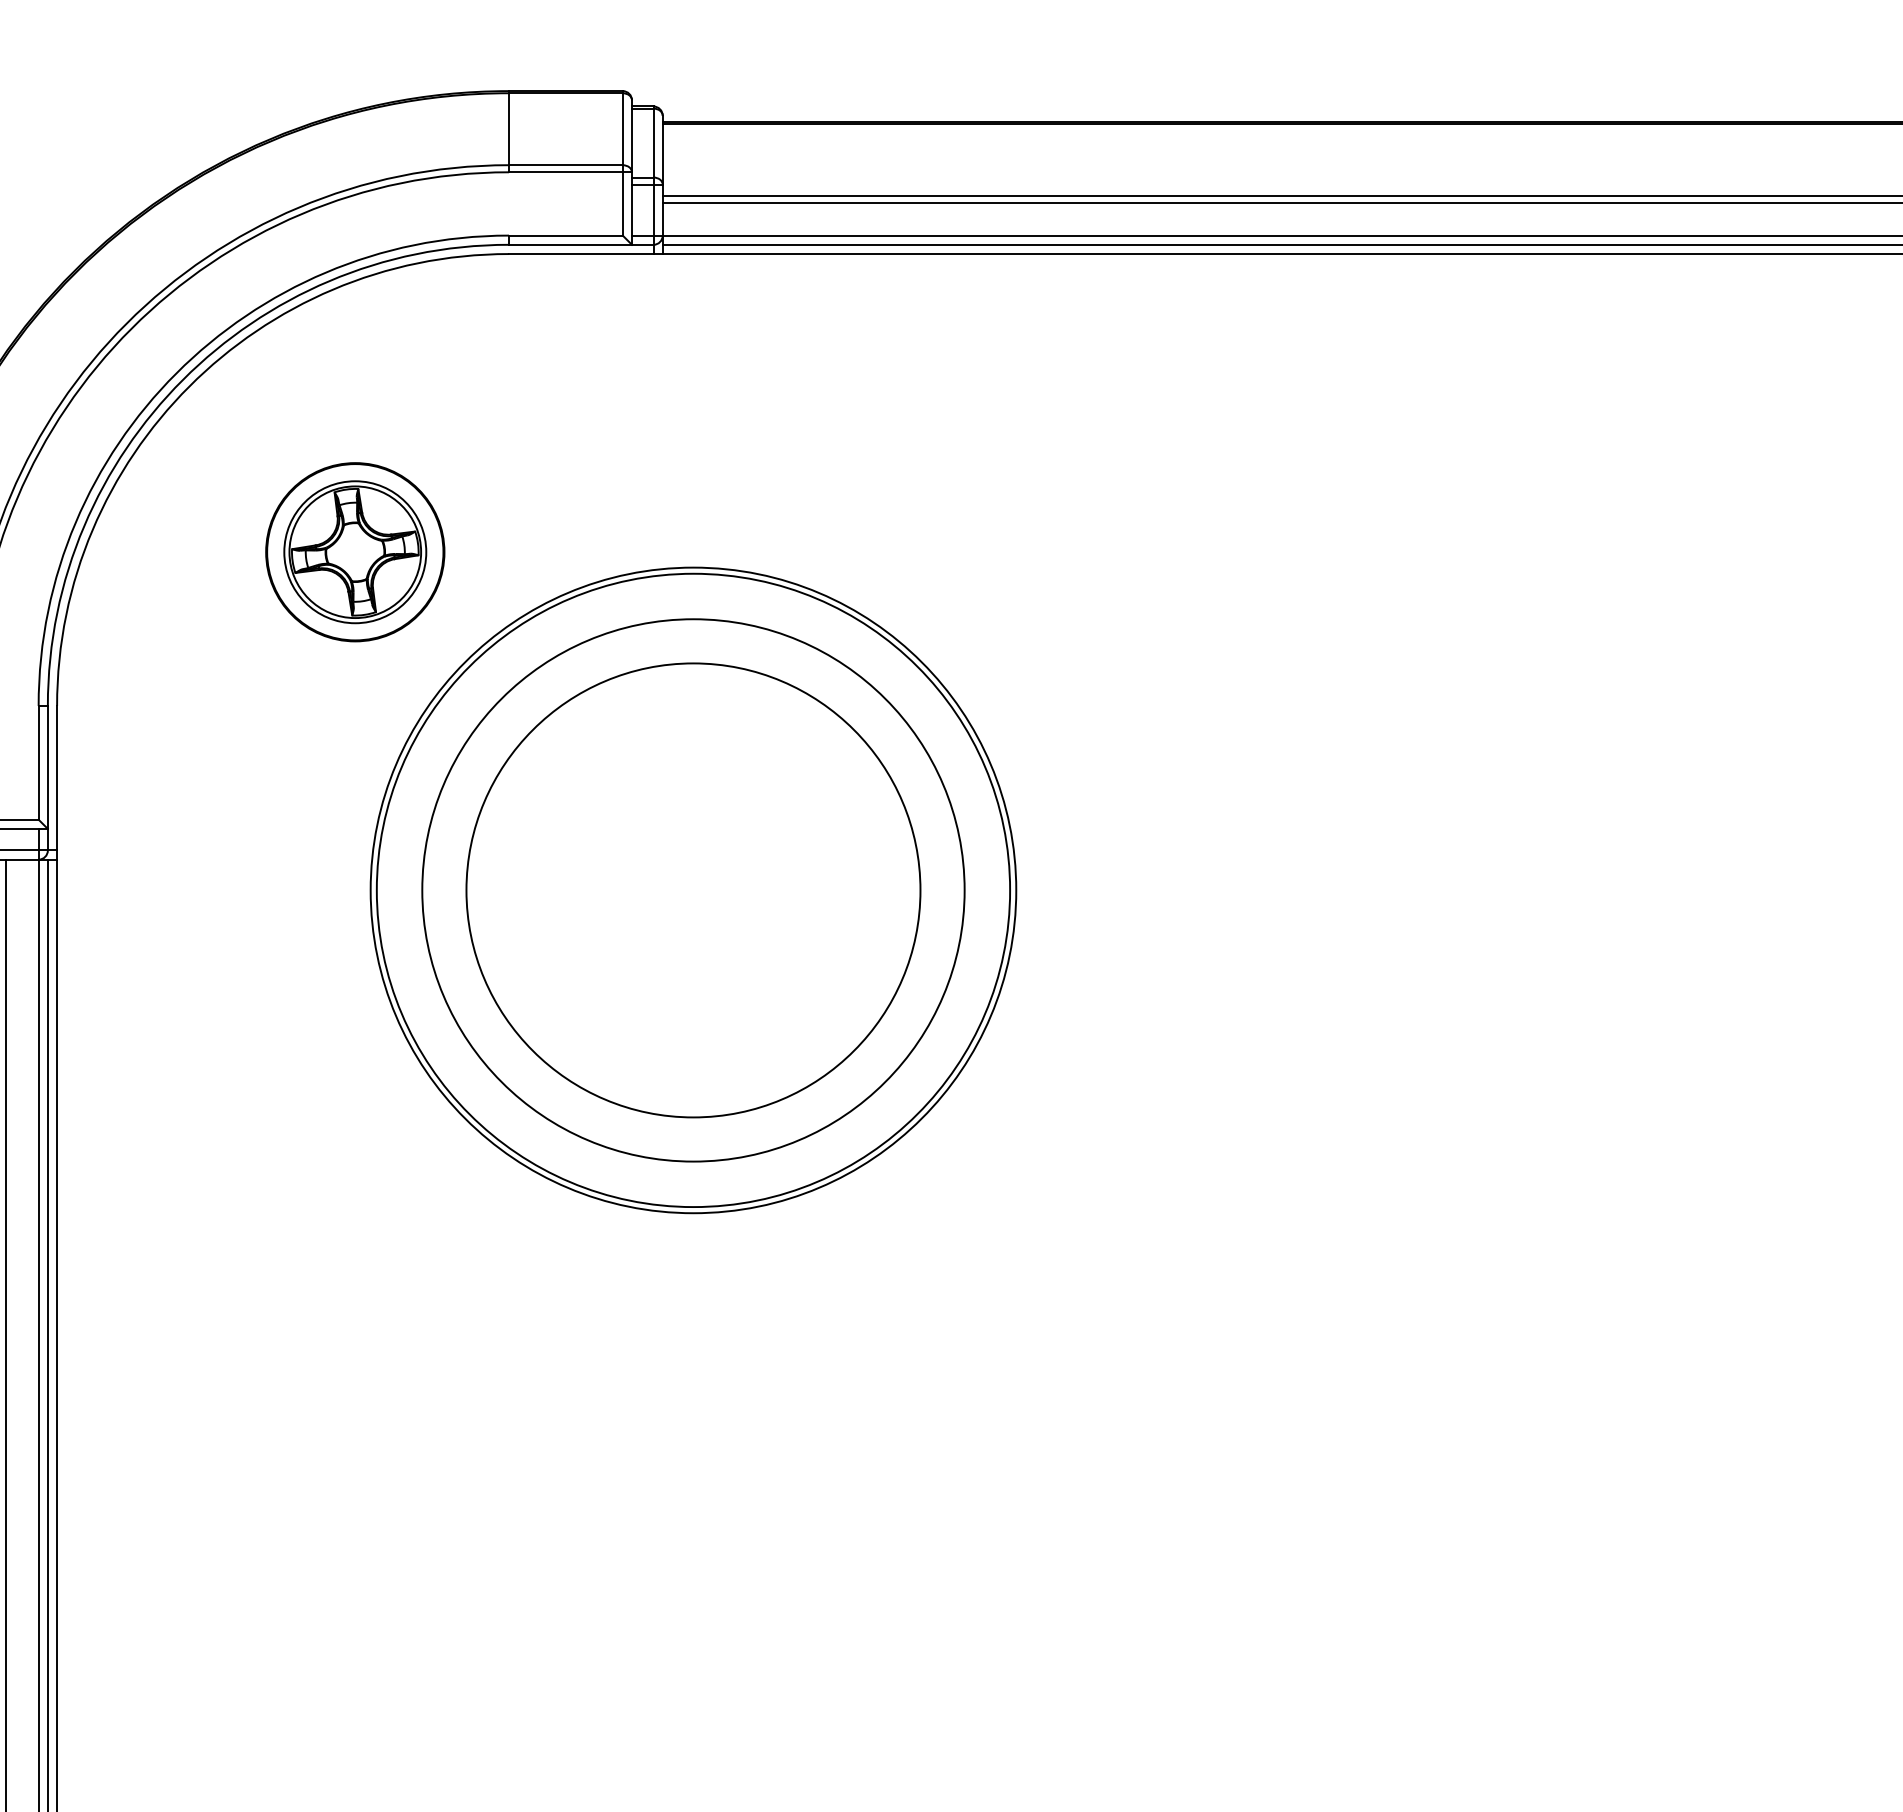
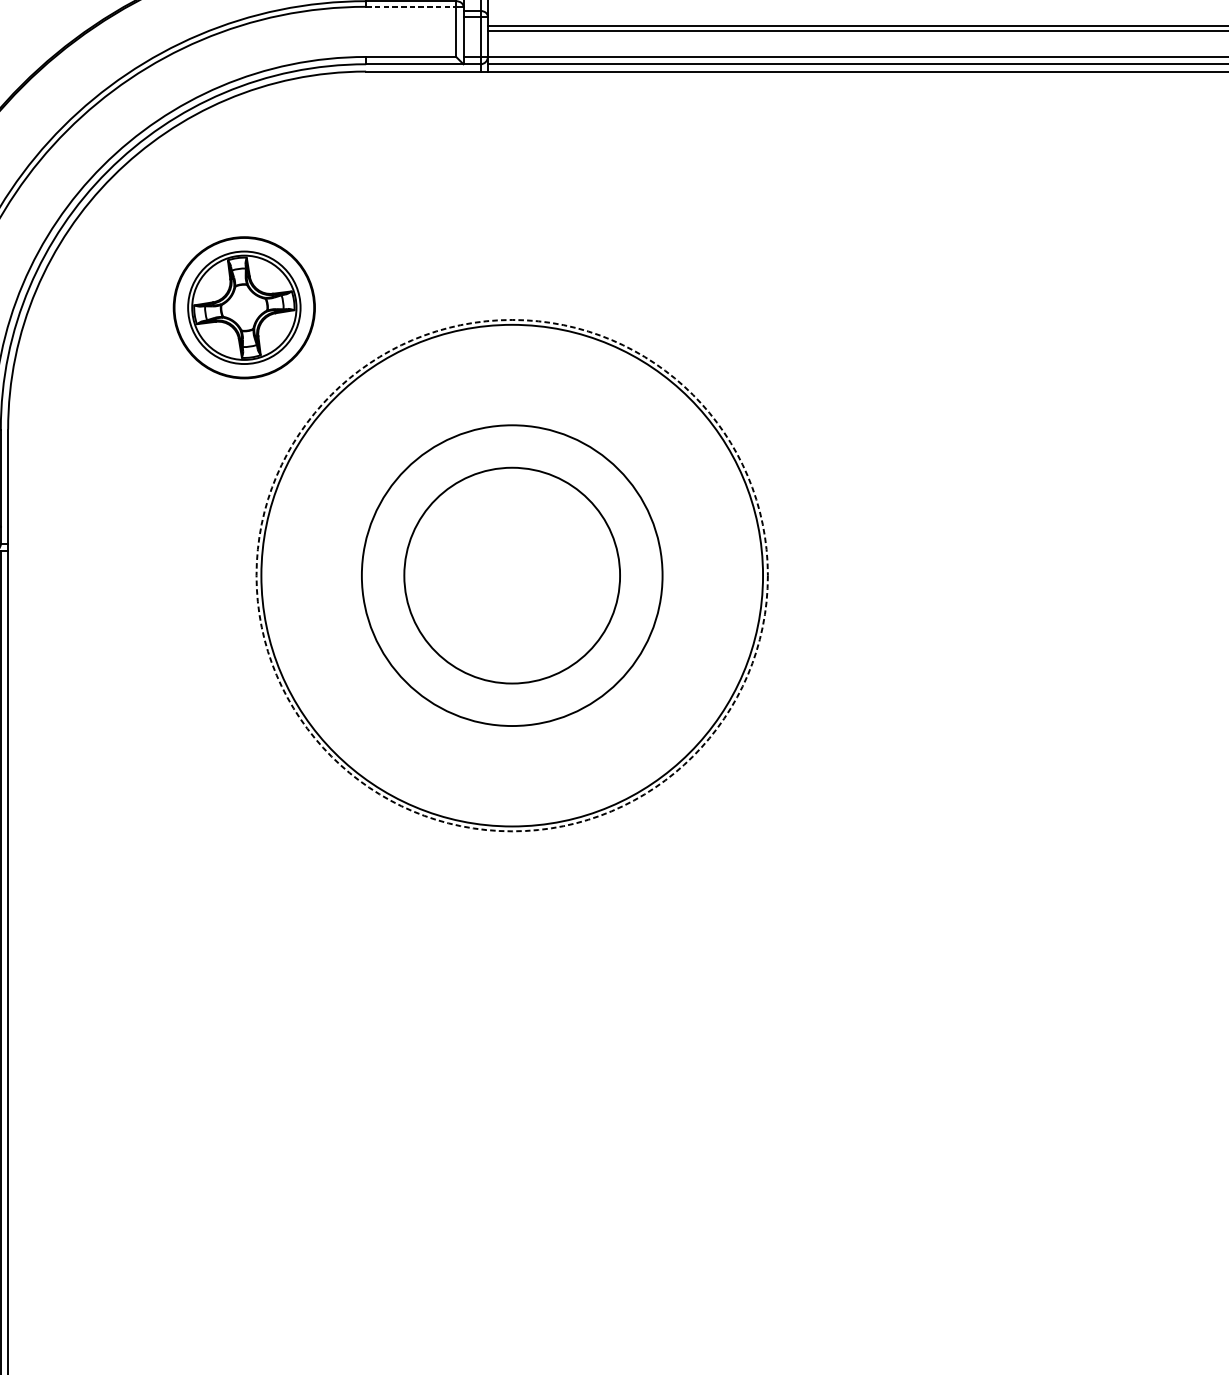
line: (565, 172) -> (410, 6), solid -> dashed
circle: (693, 890) -> (512, 575), size x0.6
circle: (693, 890) -> (512, 575), size x0.7
circle: (693, 890) -> (512, 575), solid -> dashed

